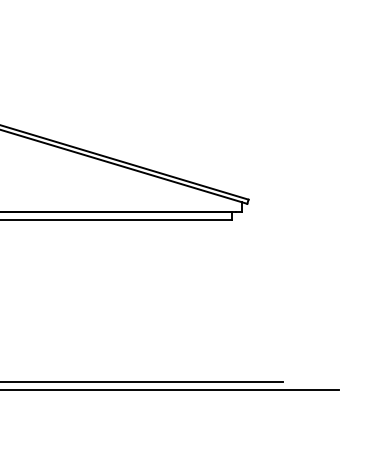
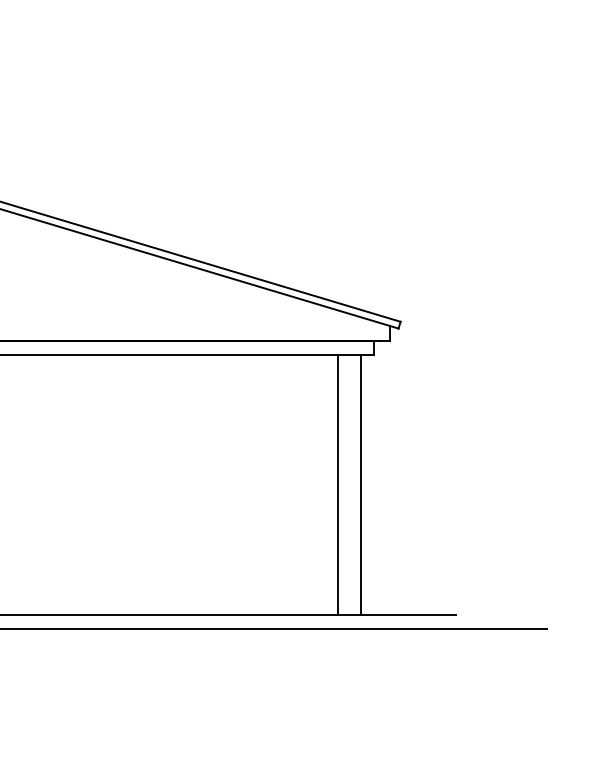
line: (209, 300) -> (337, 484), added
line: (224, 300) -> (361, 484), added

